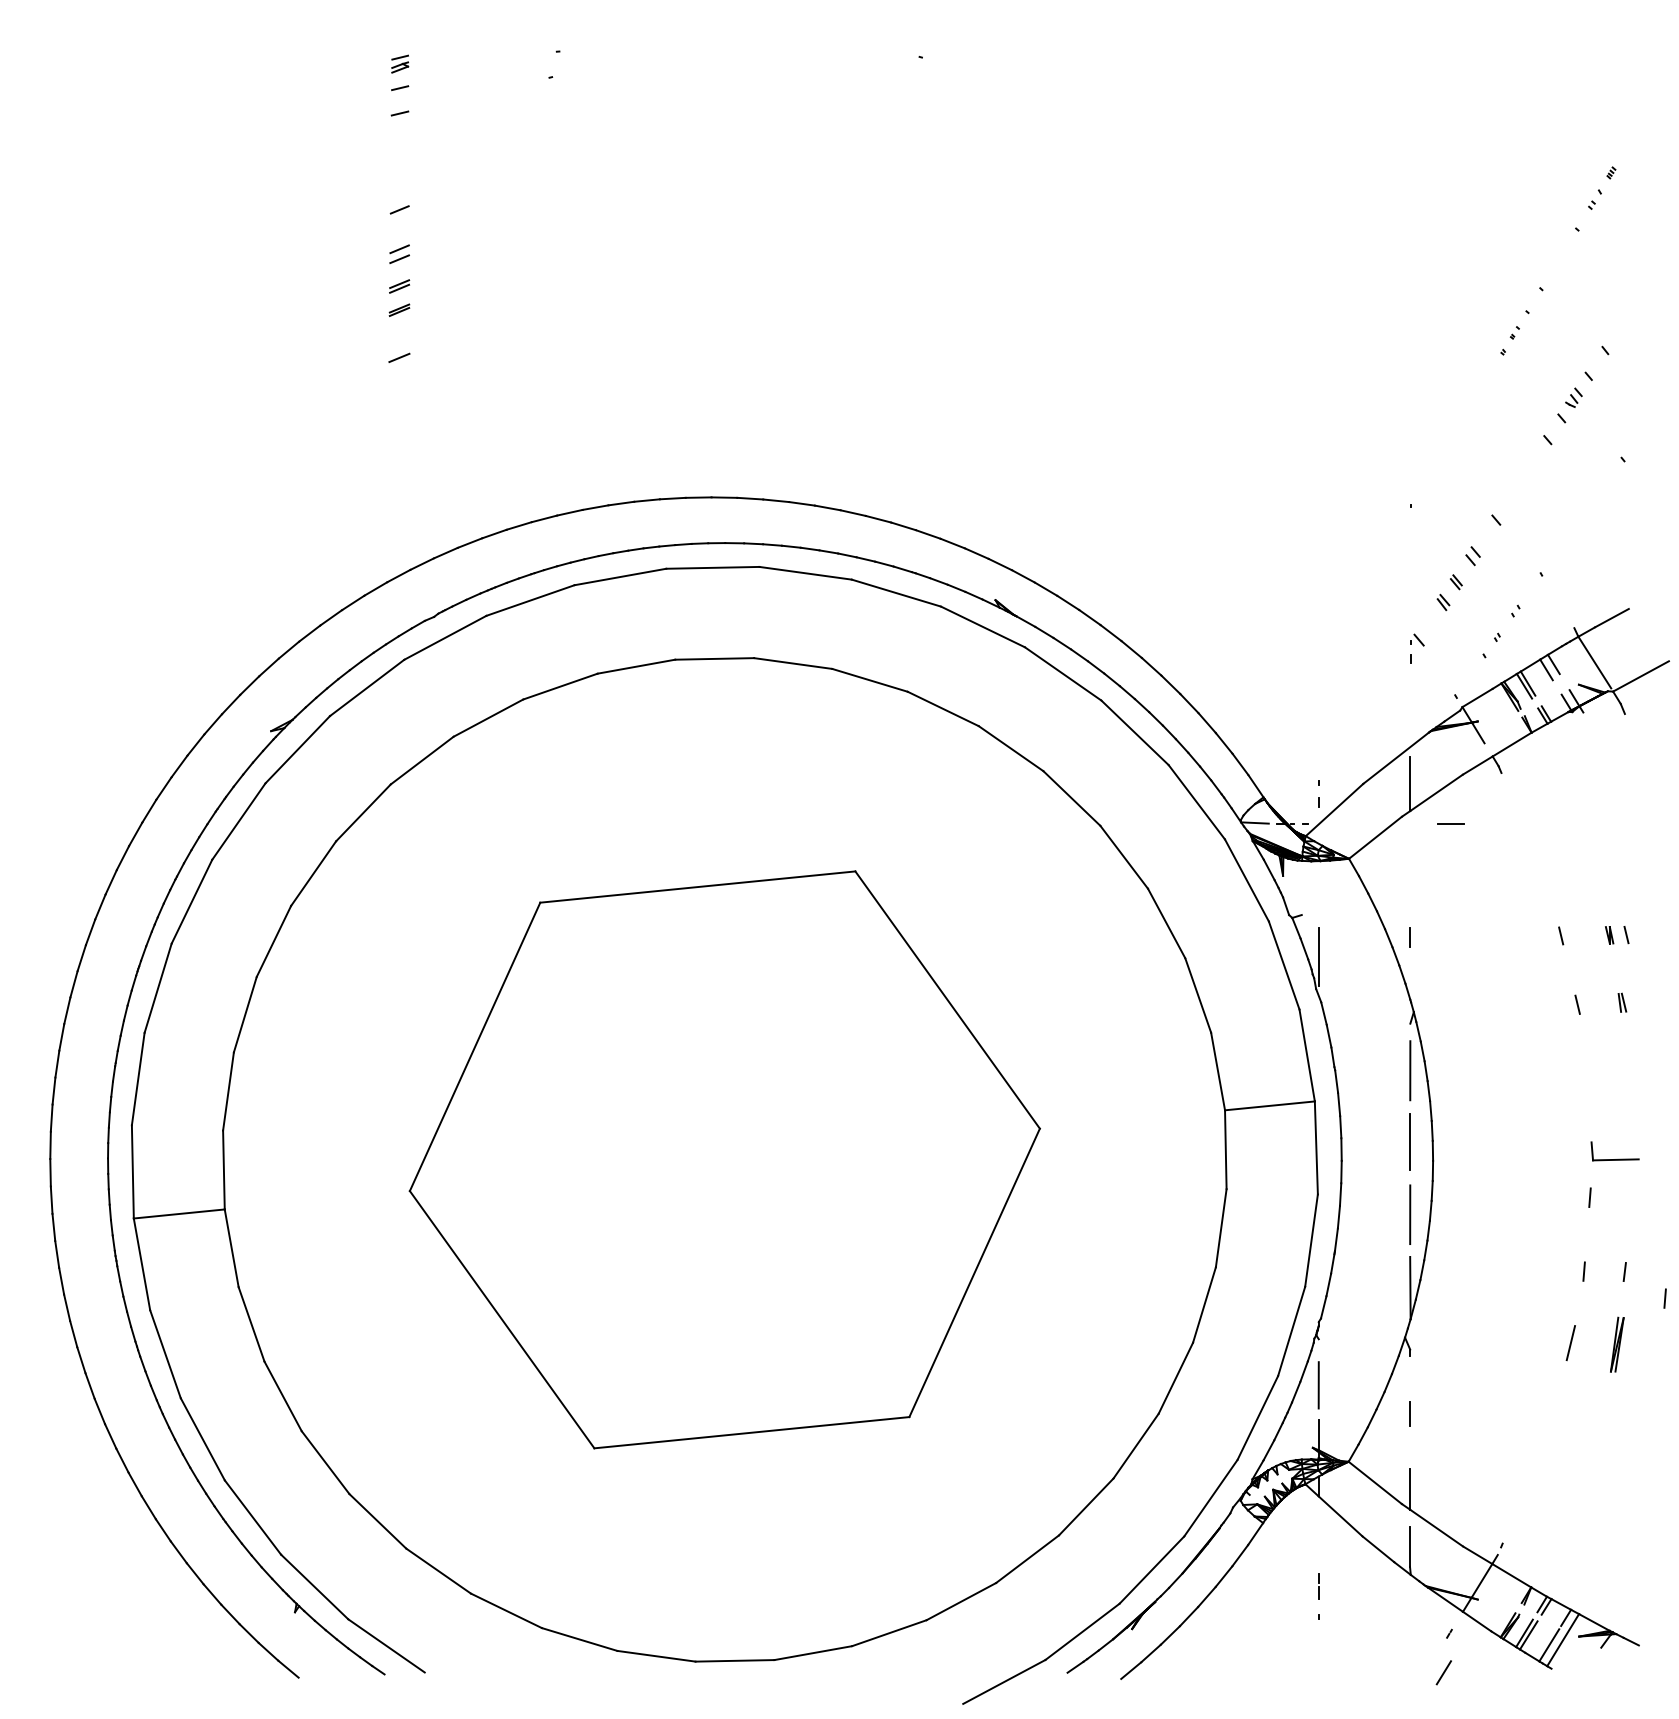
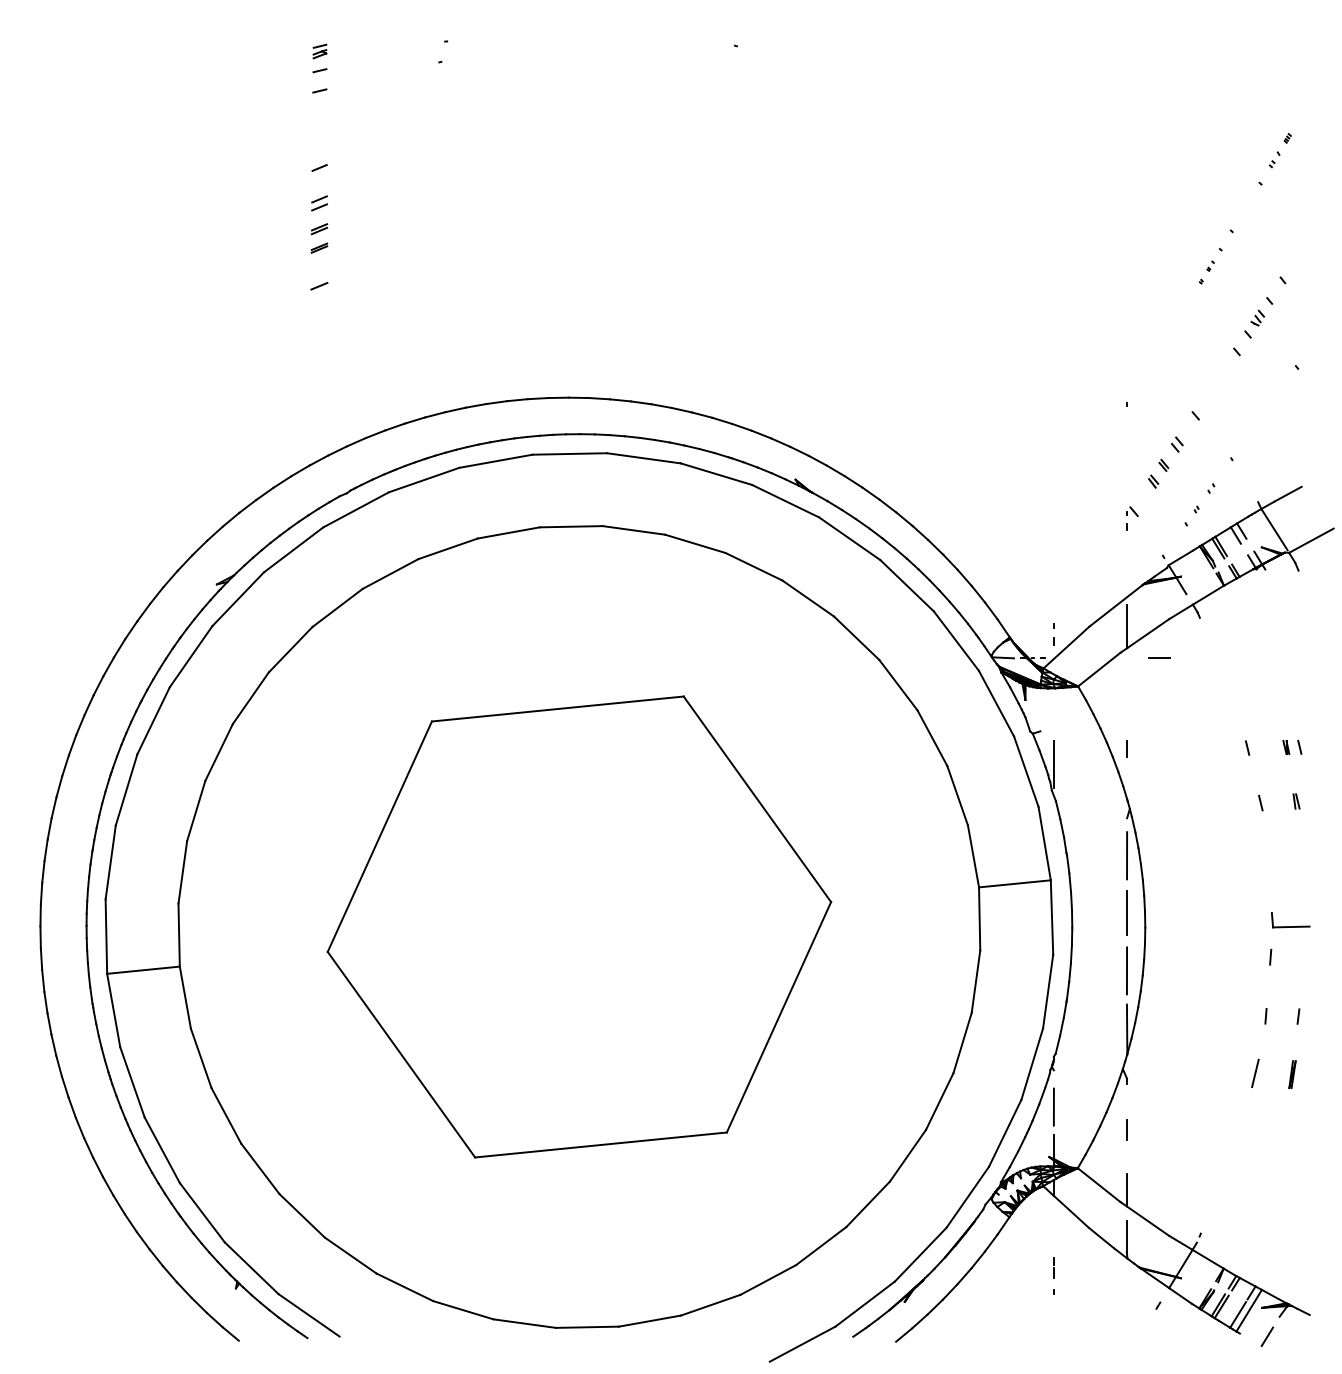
line: (1664, 1298) -> (1330, 1037), removed
part: (1617, 1344) -> (1292, 1074), size x0.62
line: (1443, 1672) -> (1267, 1336), moved

